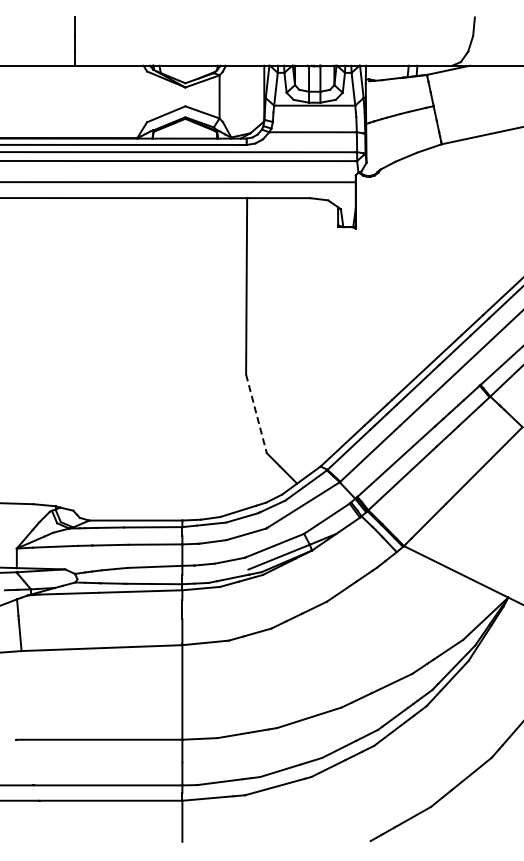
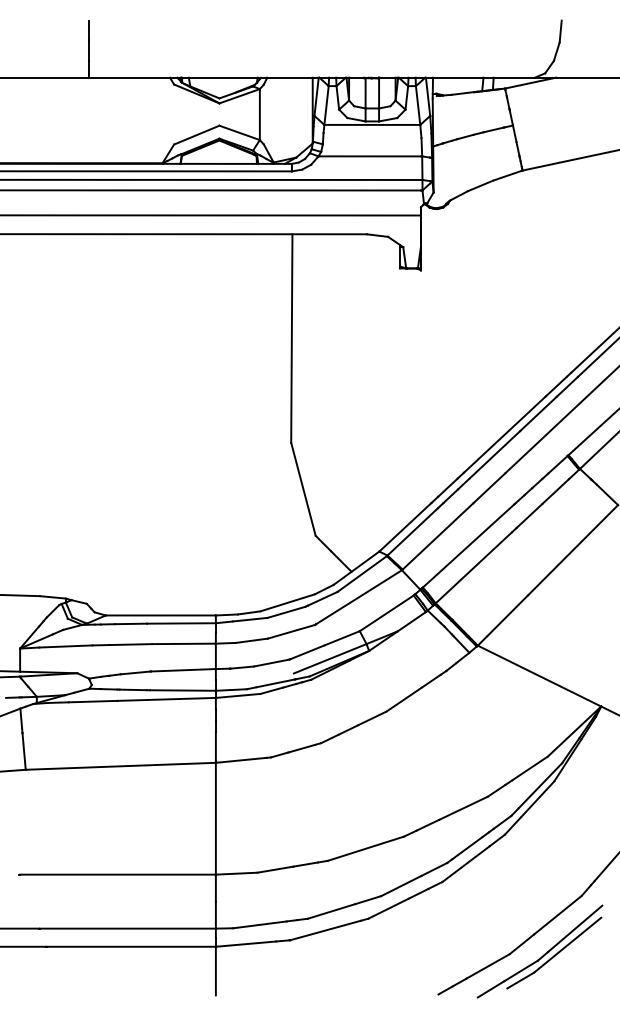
line: (256, 413) -> (303, 488), dashed -> solid
part: (456, 804) -> (539, 951), added

